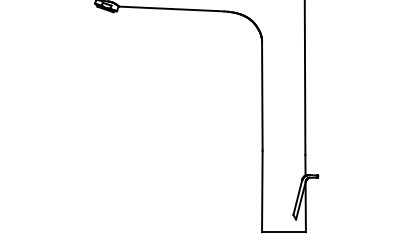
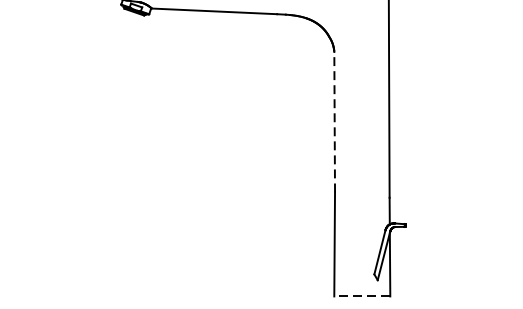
line: (262, 95) -> (334, 121), solid -> dashed
line: (283, 232) -> (361, 296), solid -> dashed

